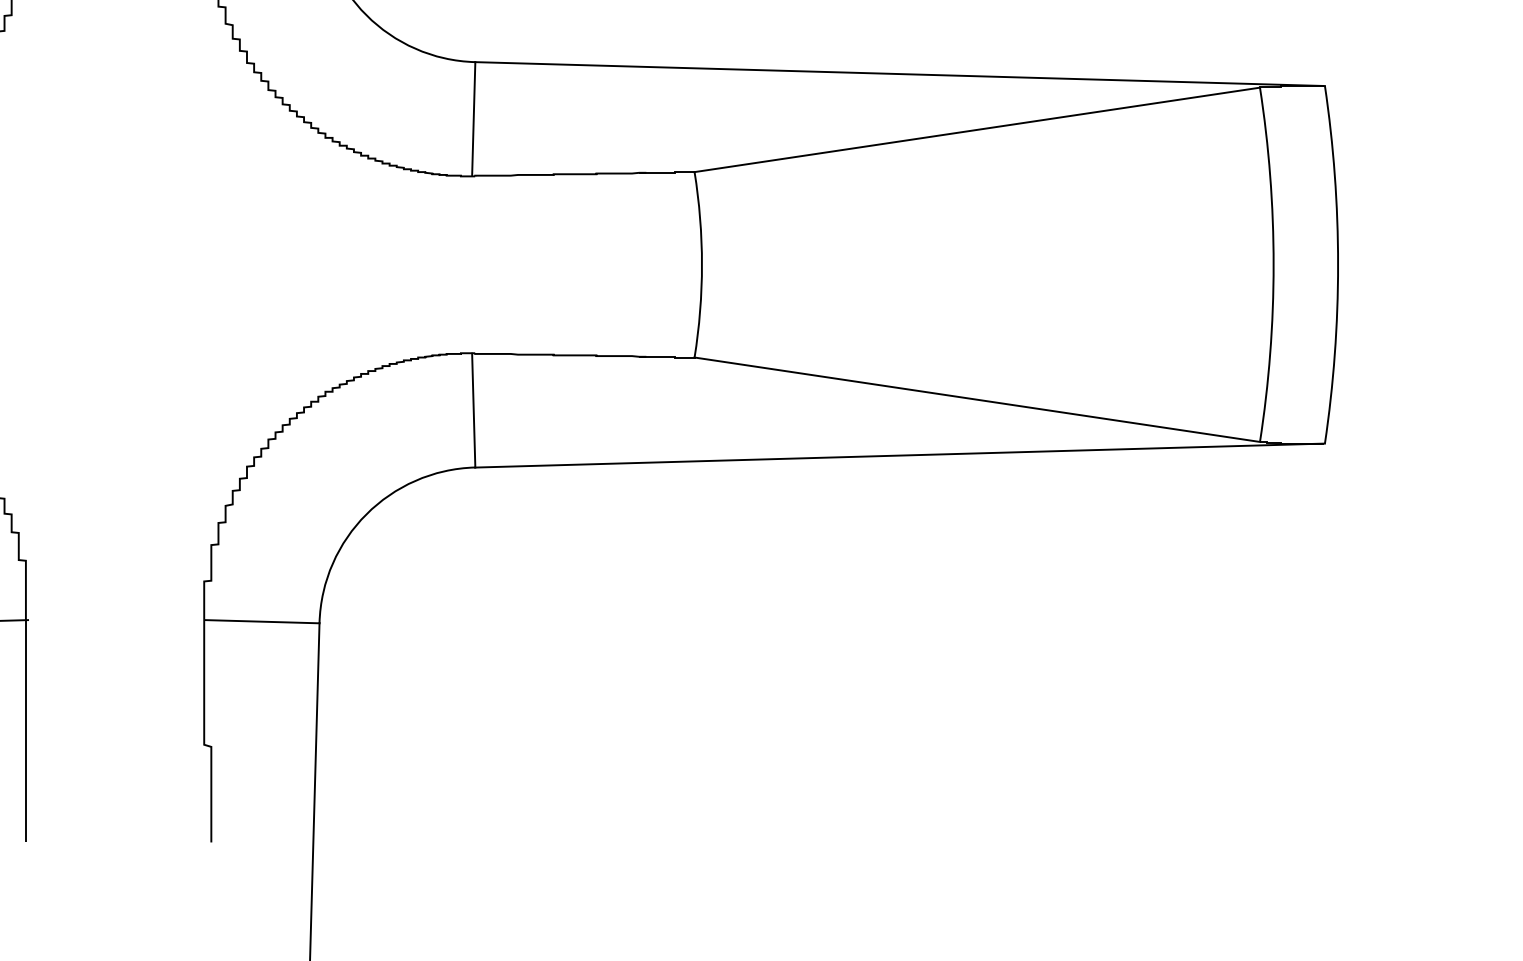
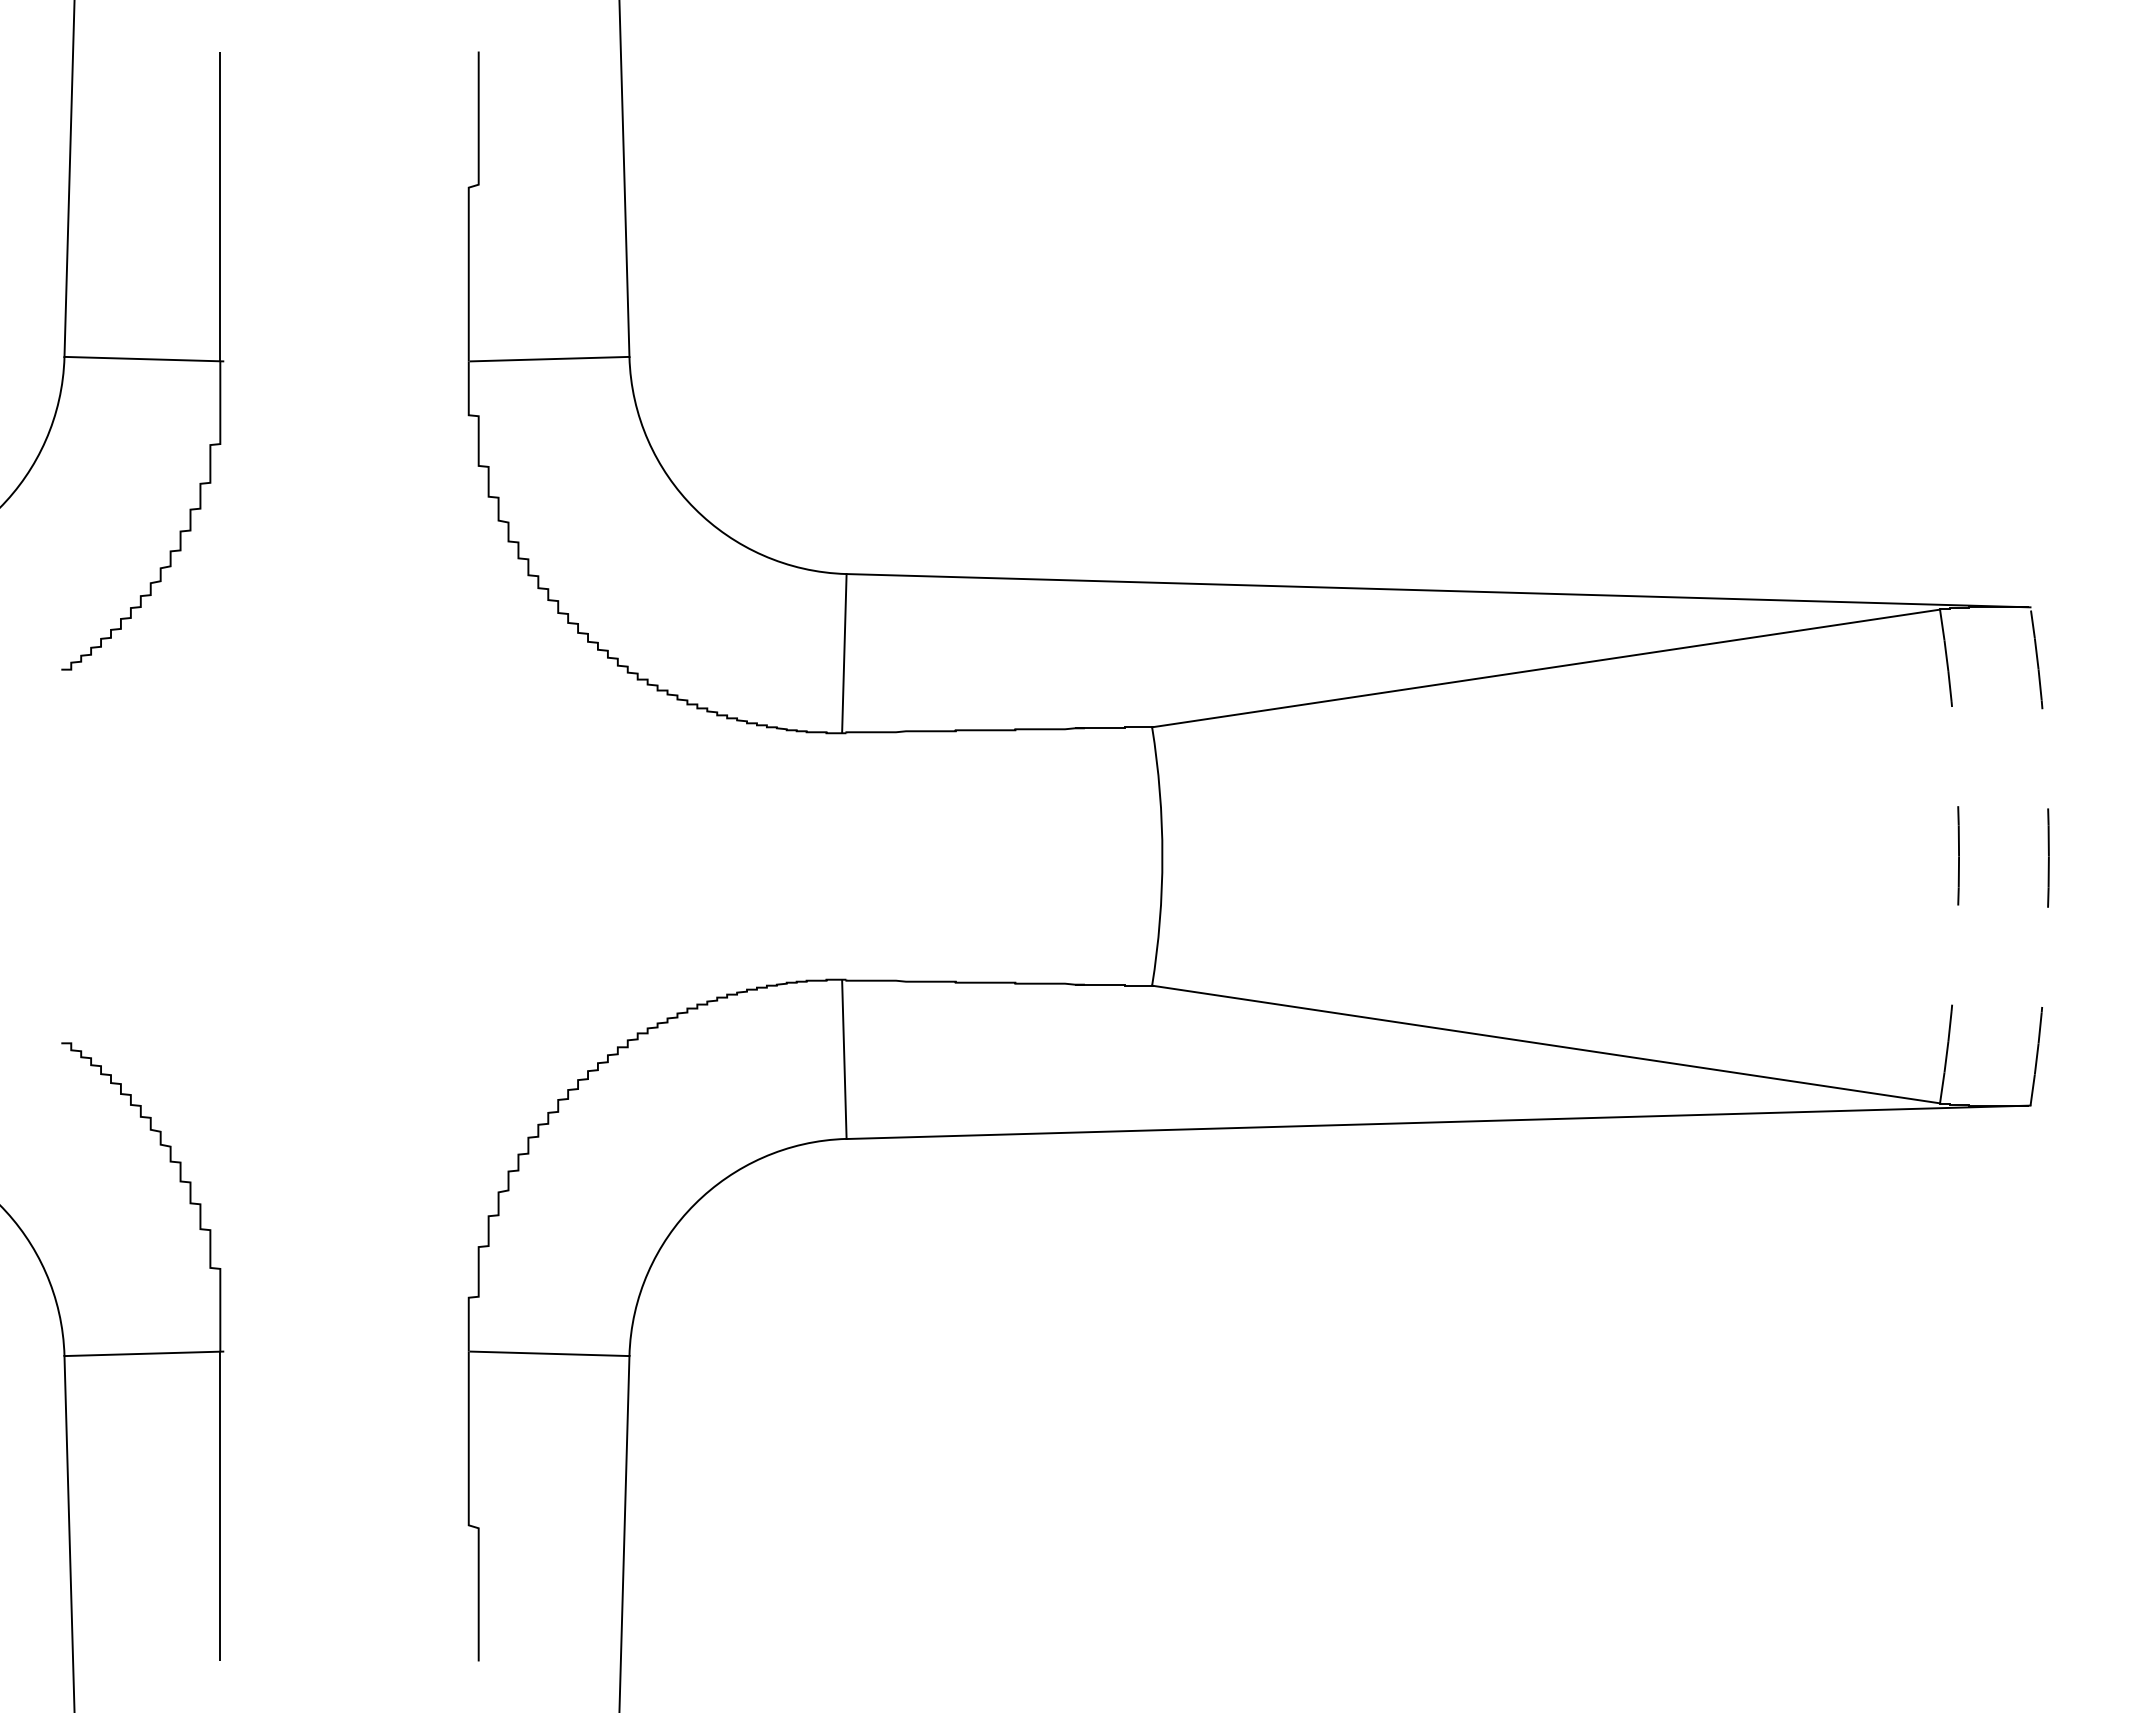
arc: (1273, 264) -> (1959, 856), solid -> dashed
arc: (1337, 264) -> (2048, 856), solid -> dashed

